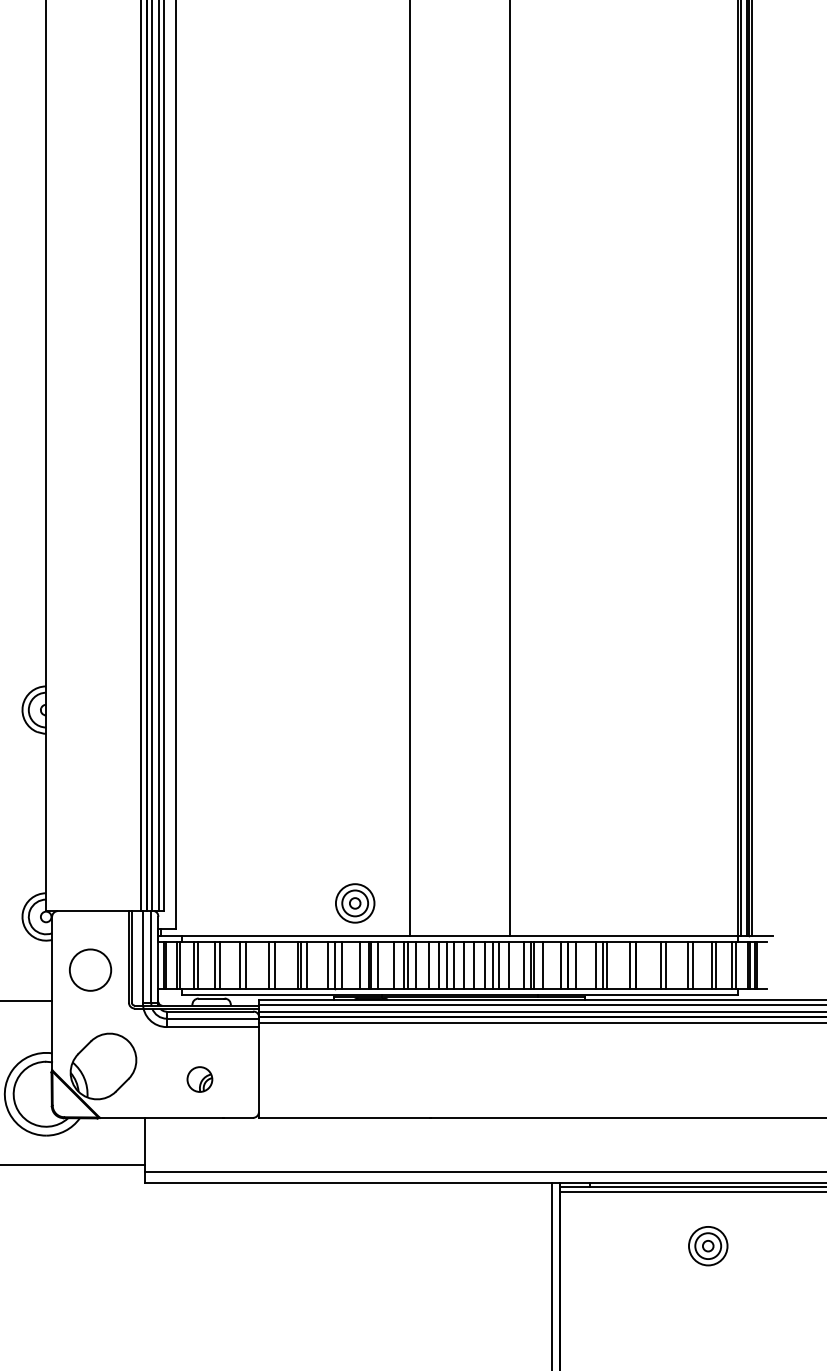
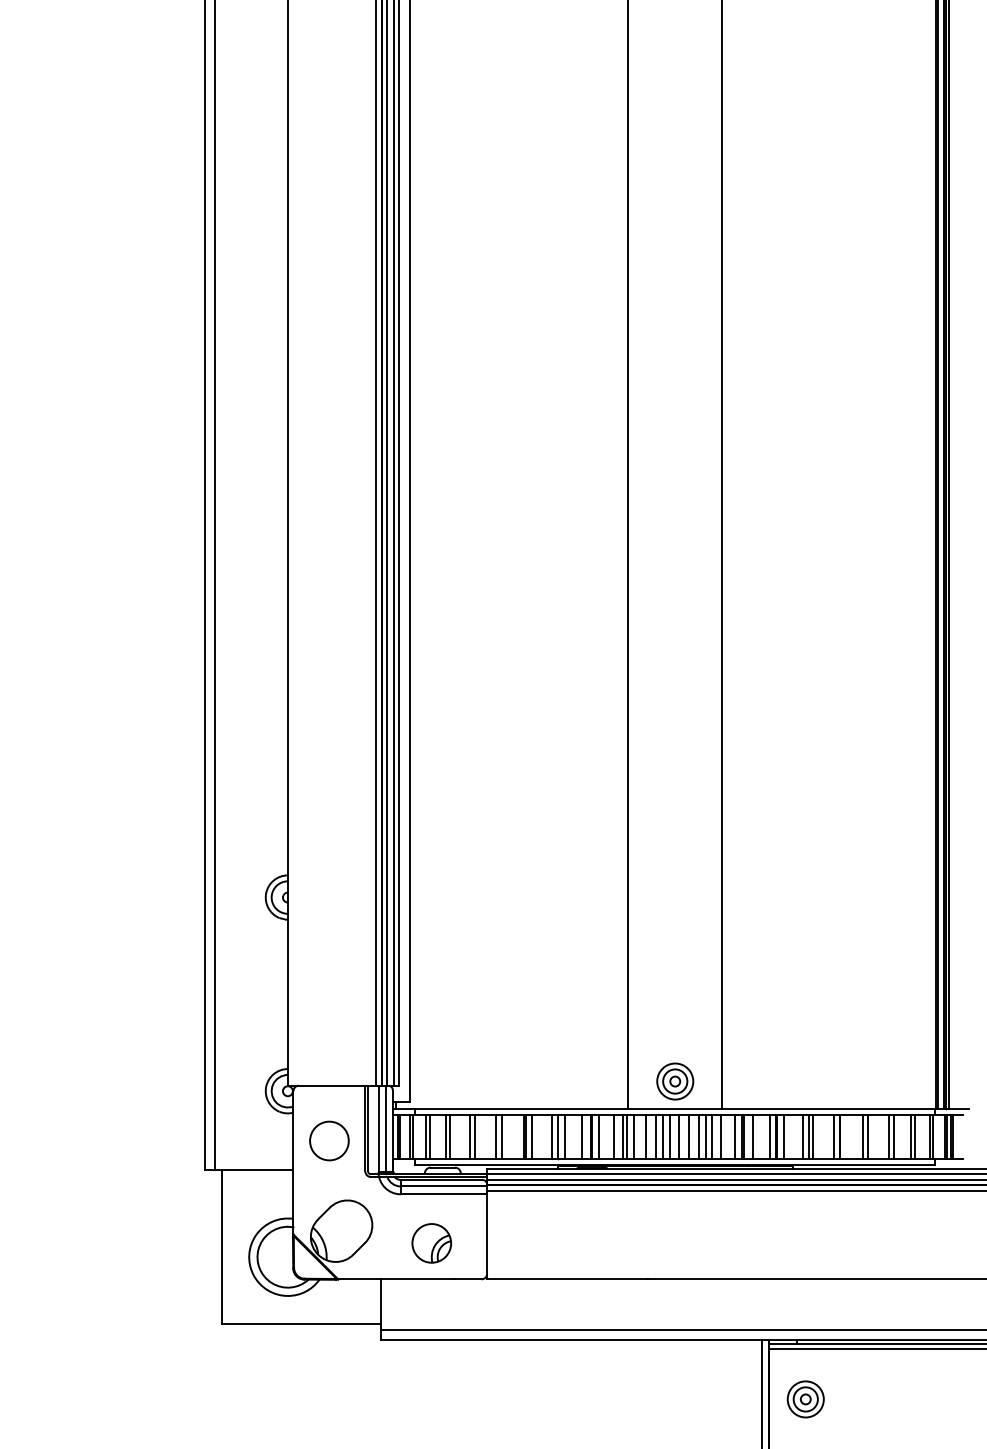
part: (355, 903) -> (675, 1081), moved
part: (199, 1079) -> (431, 1243), size x1.67
part: (707, 1246) -> (805, 1399), moved

